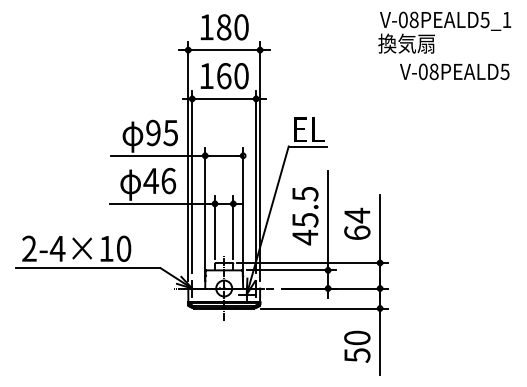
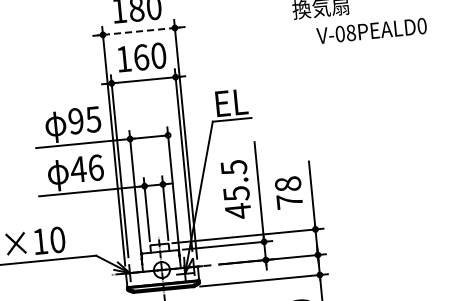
line: (224, 50) -> (139, 31), solid -> dashed
text: (504, 71) -> (421, 25), V-08PEALD5 -> V-08PEALD0
text: (357, 223) -> (289, 192), 64 -> 78

